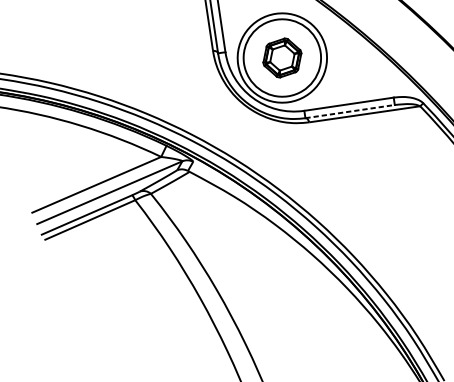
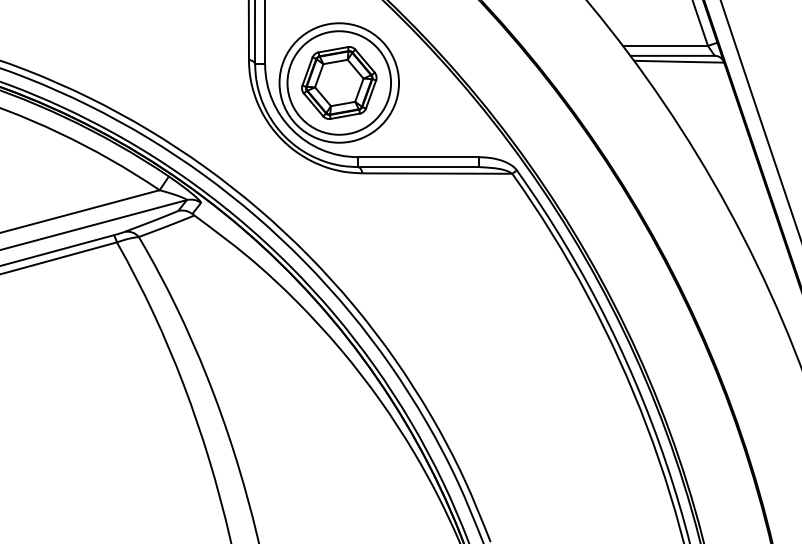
part: (282, 57) -> (339, 82), size x1.43
line: (350, 111) -> (418, 167), dashed -> solid

